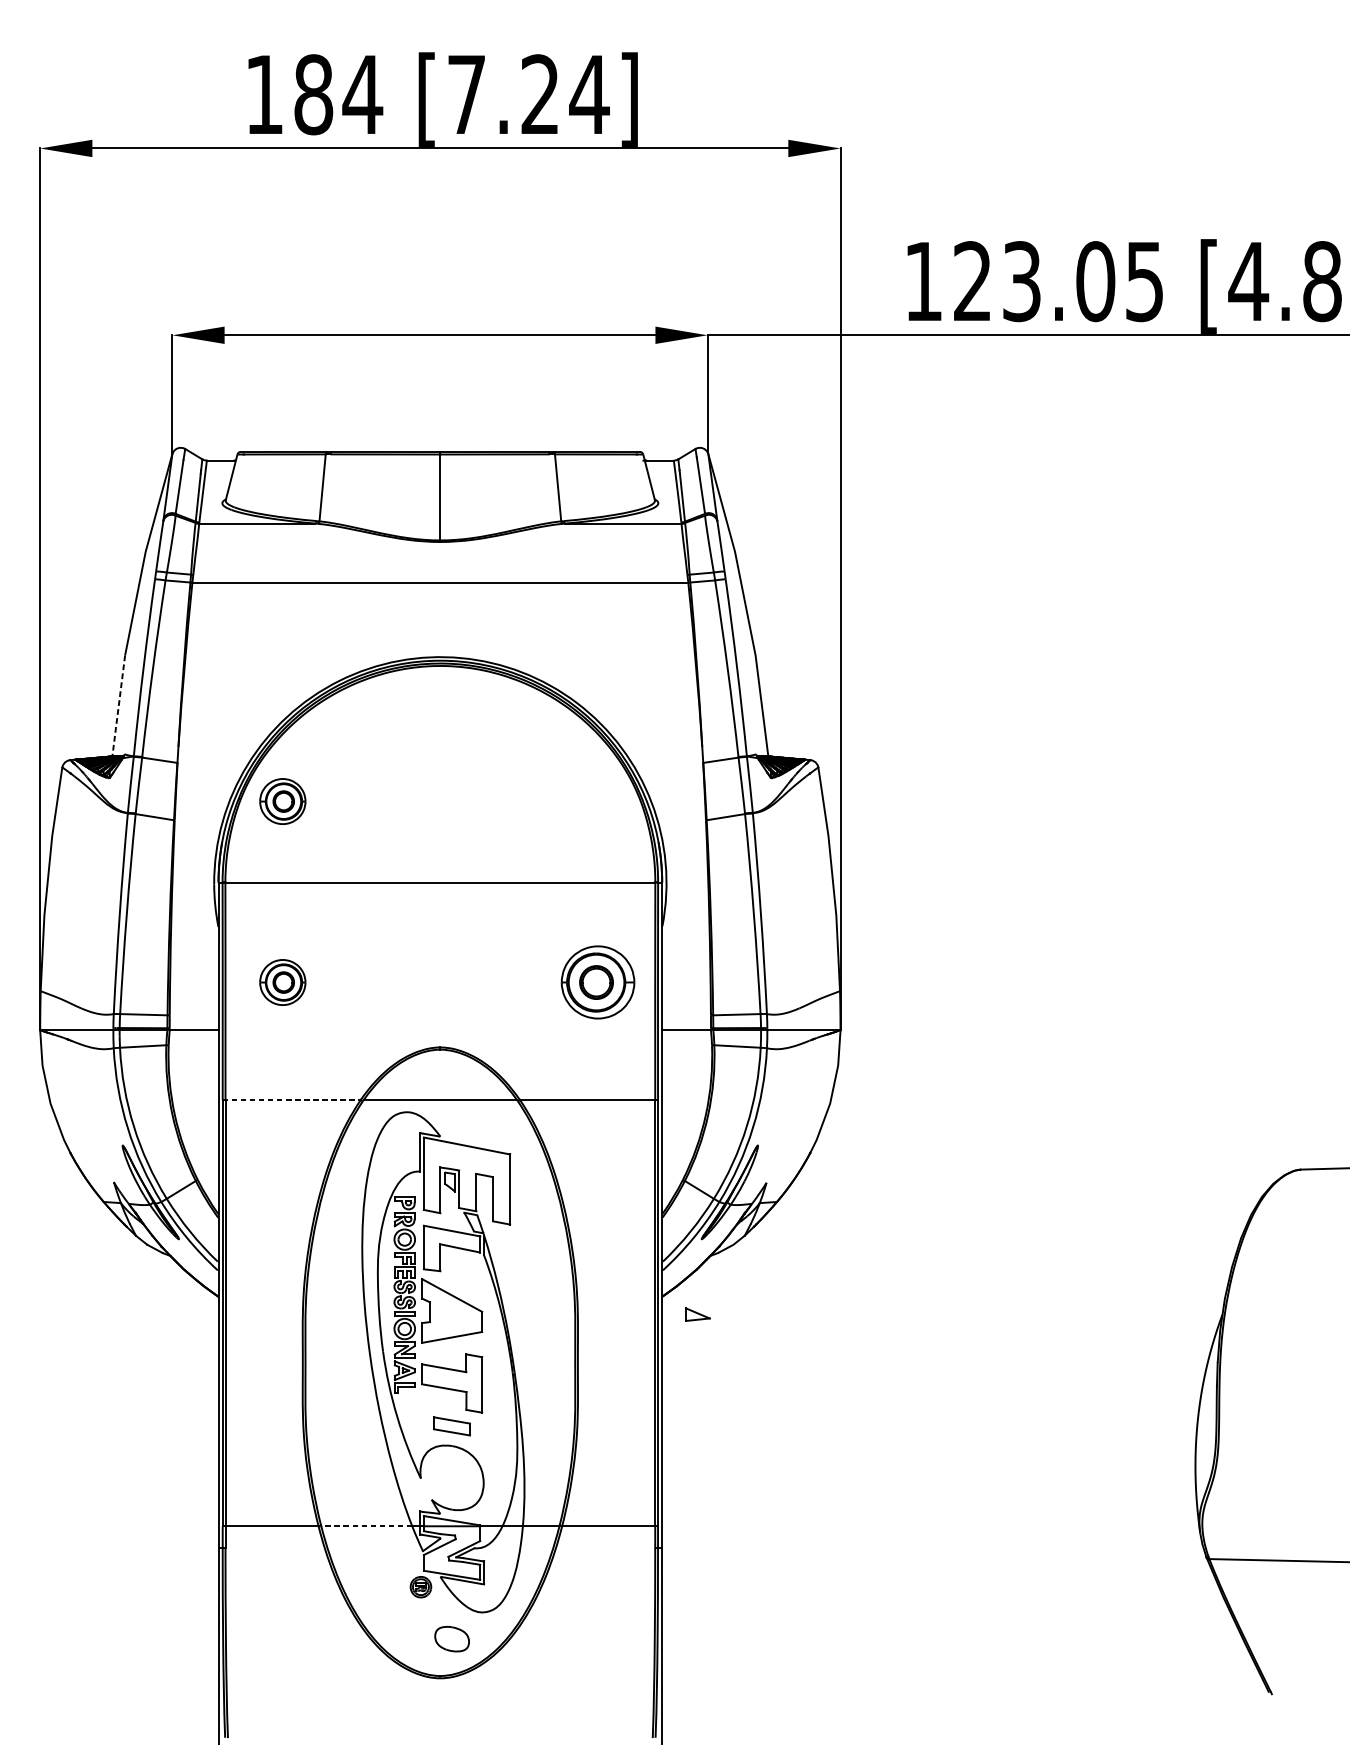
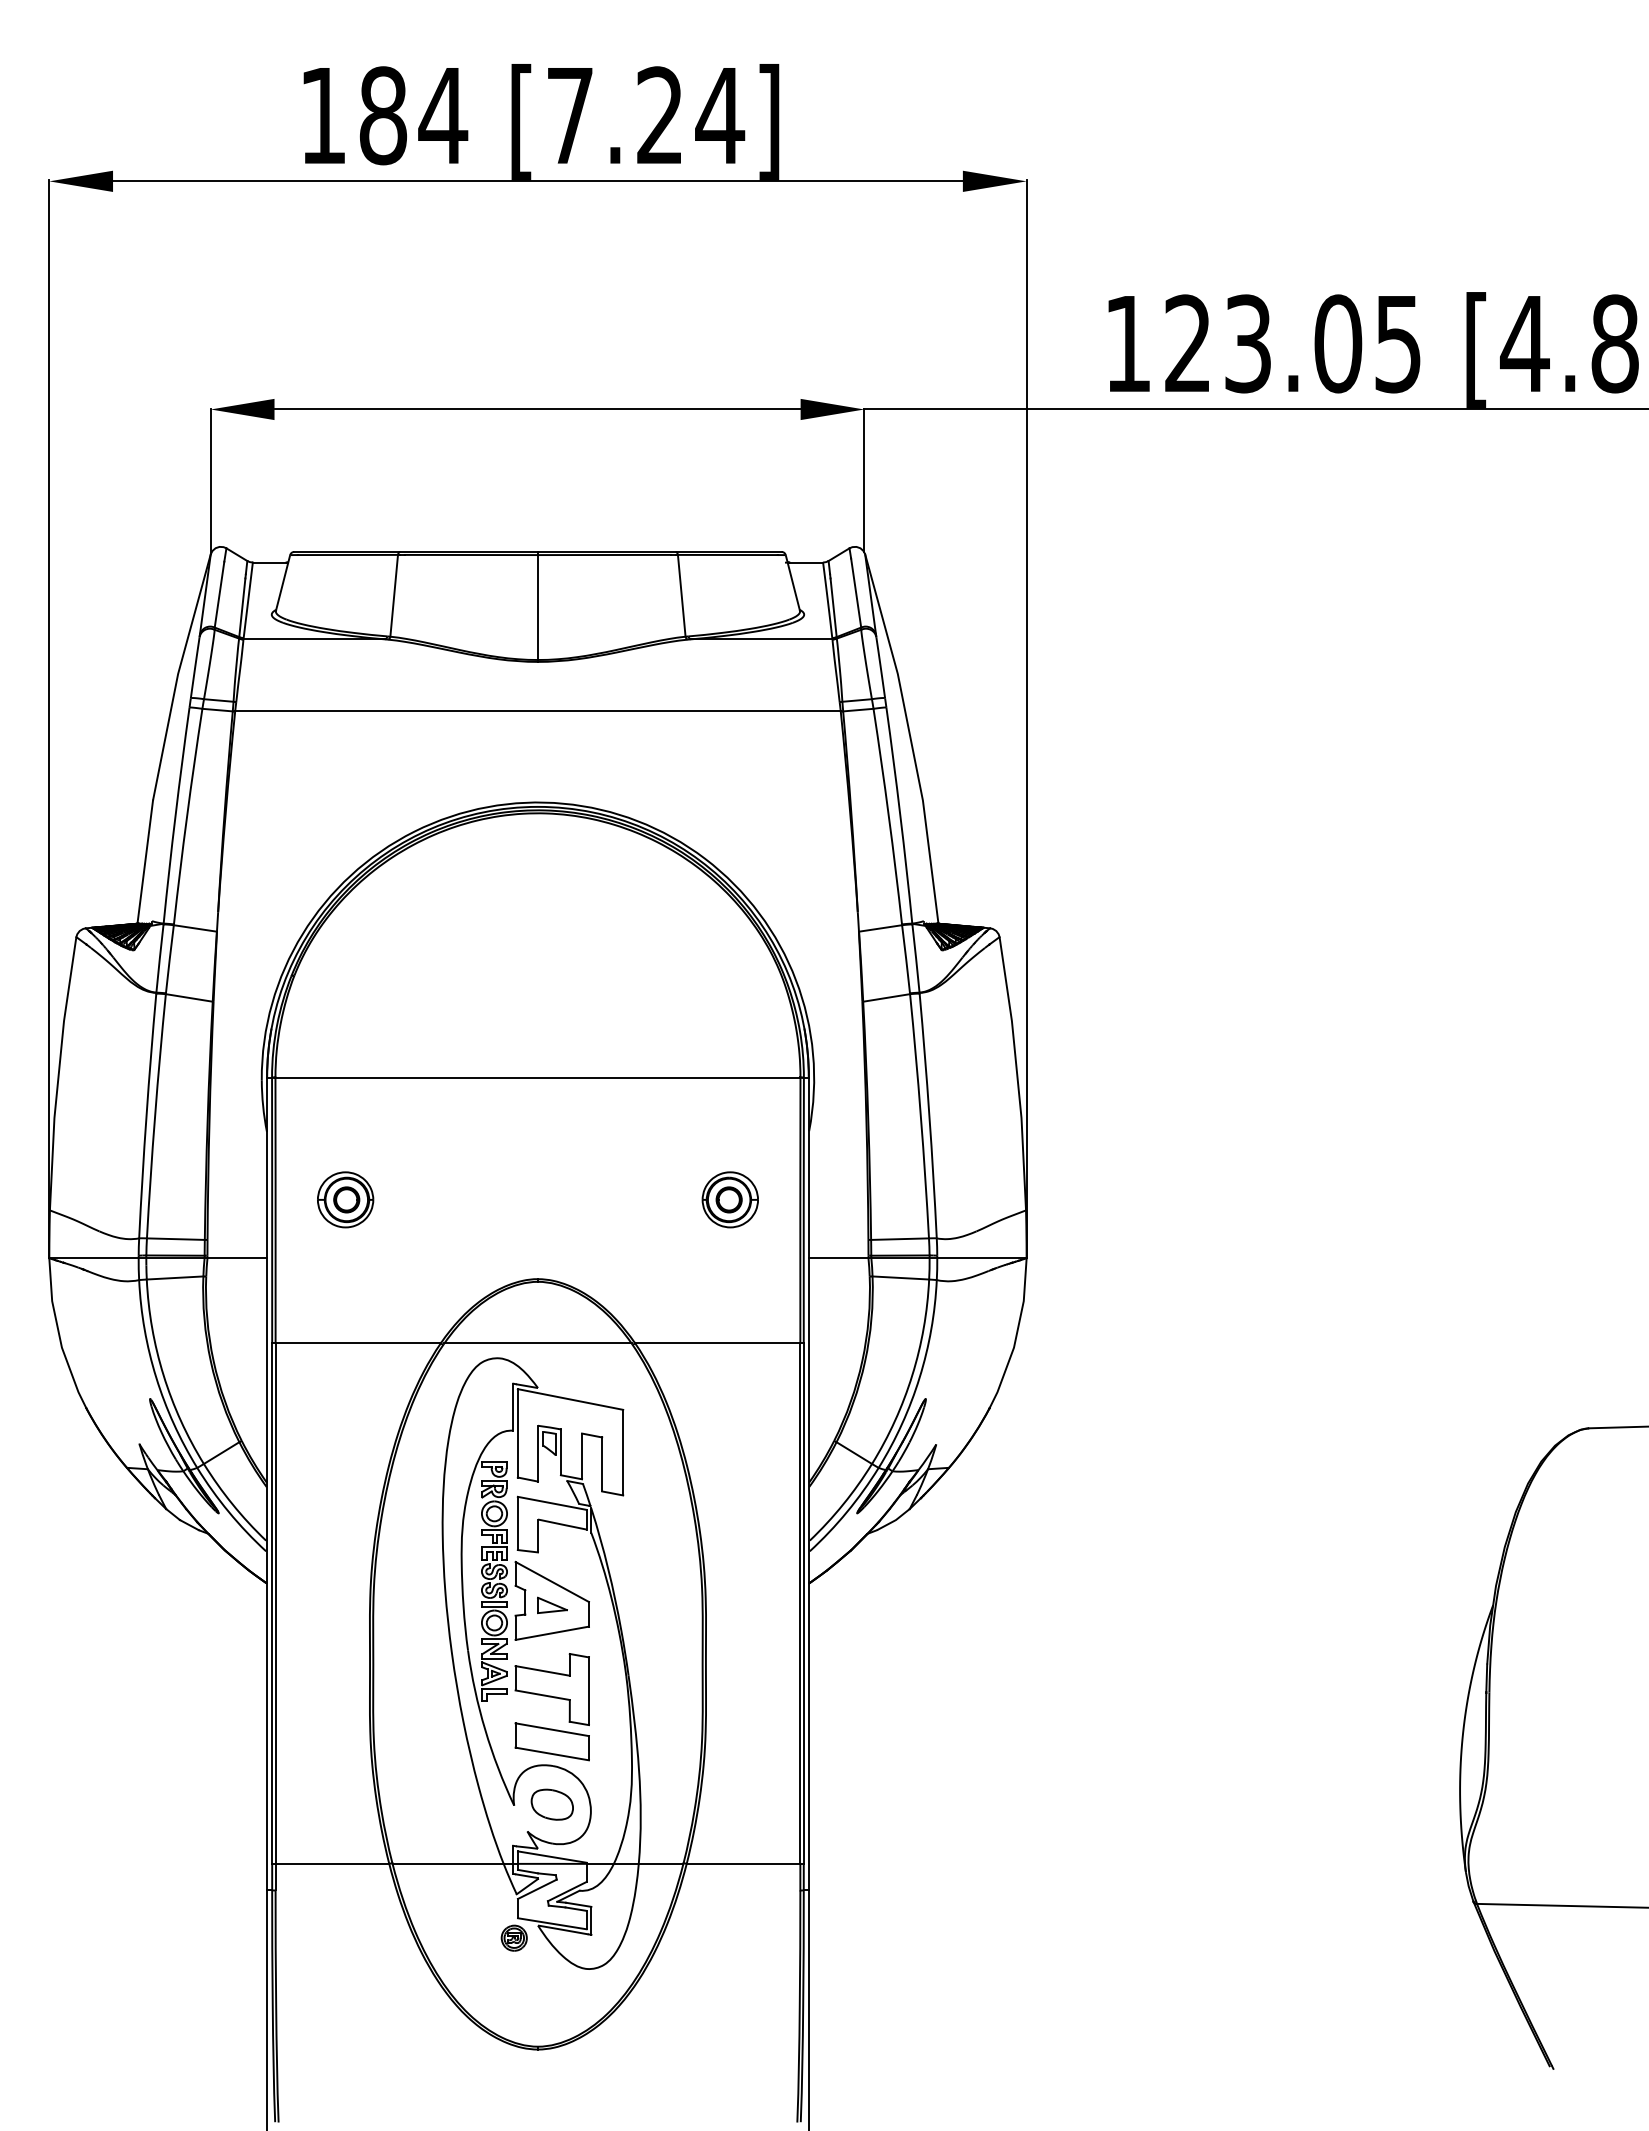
line: (118, 706) -> (145, 862), dashed -> solid
part: (282, 801) -> (345, 978), removed
part: (597, 982) -> (729, 1199), size x0.62
line: (292, 1100) -> (357, 1343), dashed -> solid
part: (697, 1314) -> (552, 1605), moved
part: (451, 1426) -> (551, 1741), size x1.67
line: (367, 1525) -> (448, 1863), dashed -> solid
part: (451, 1638) -> (551, 1804), moved

